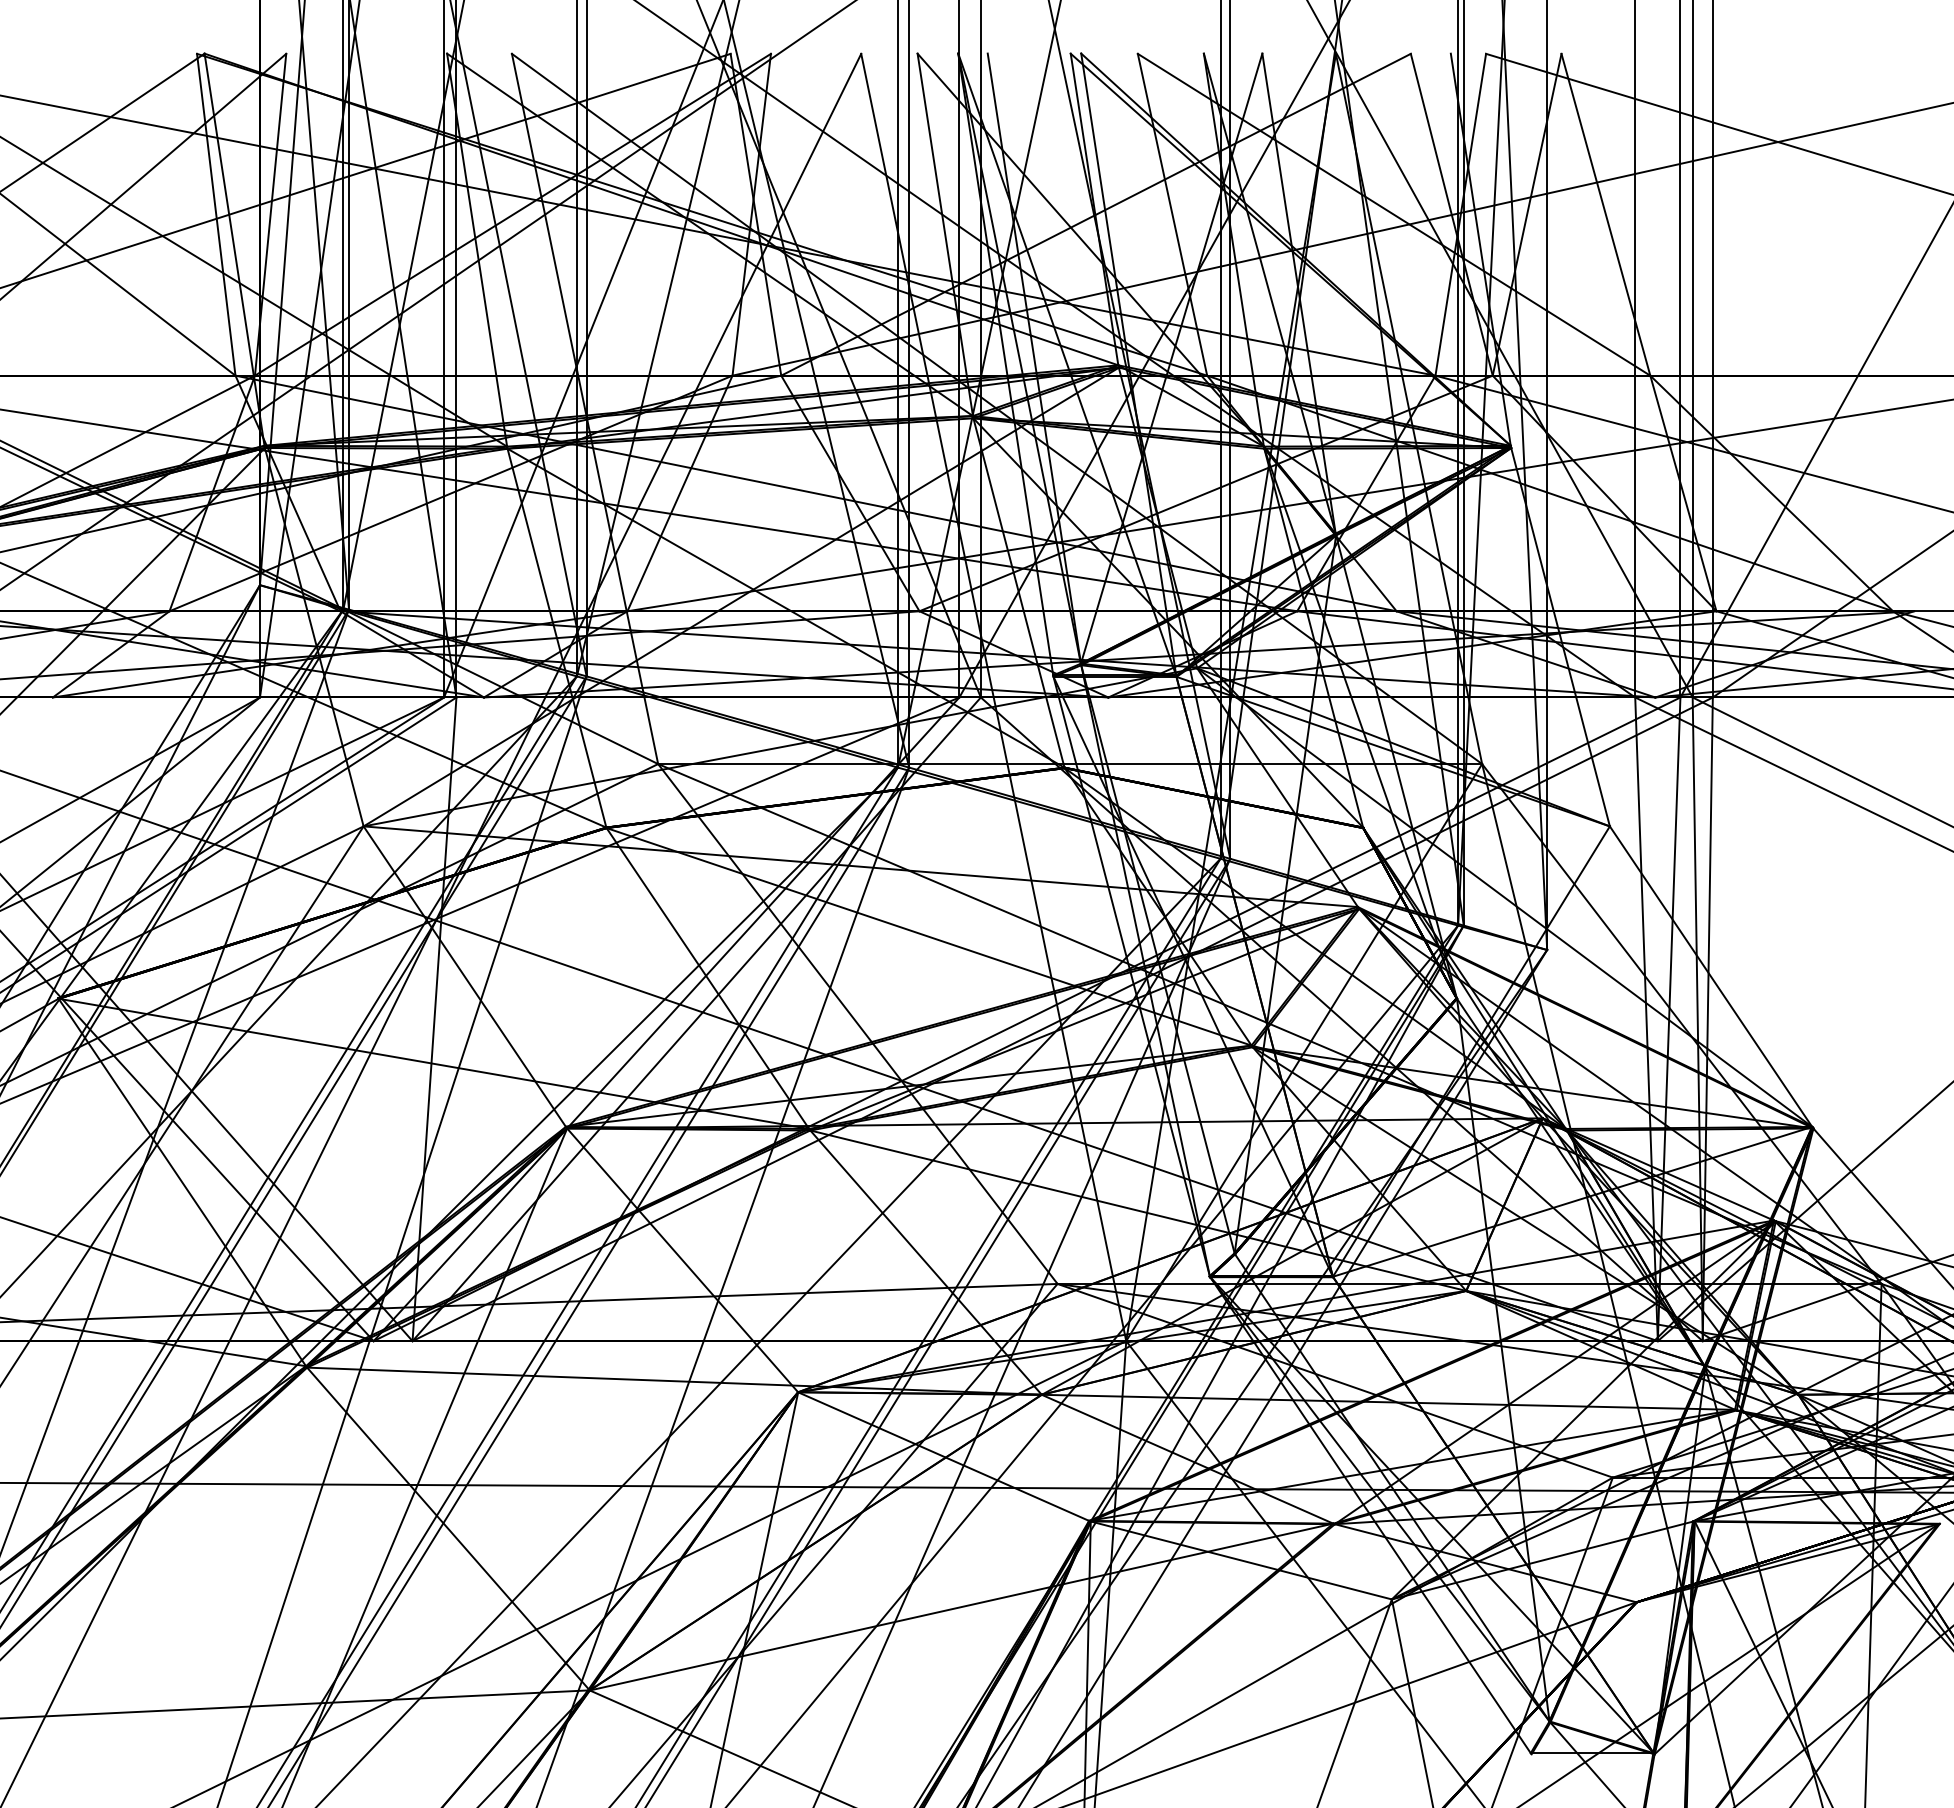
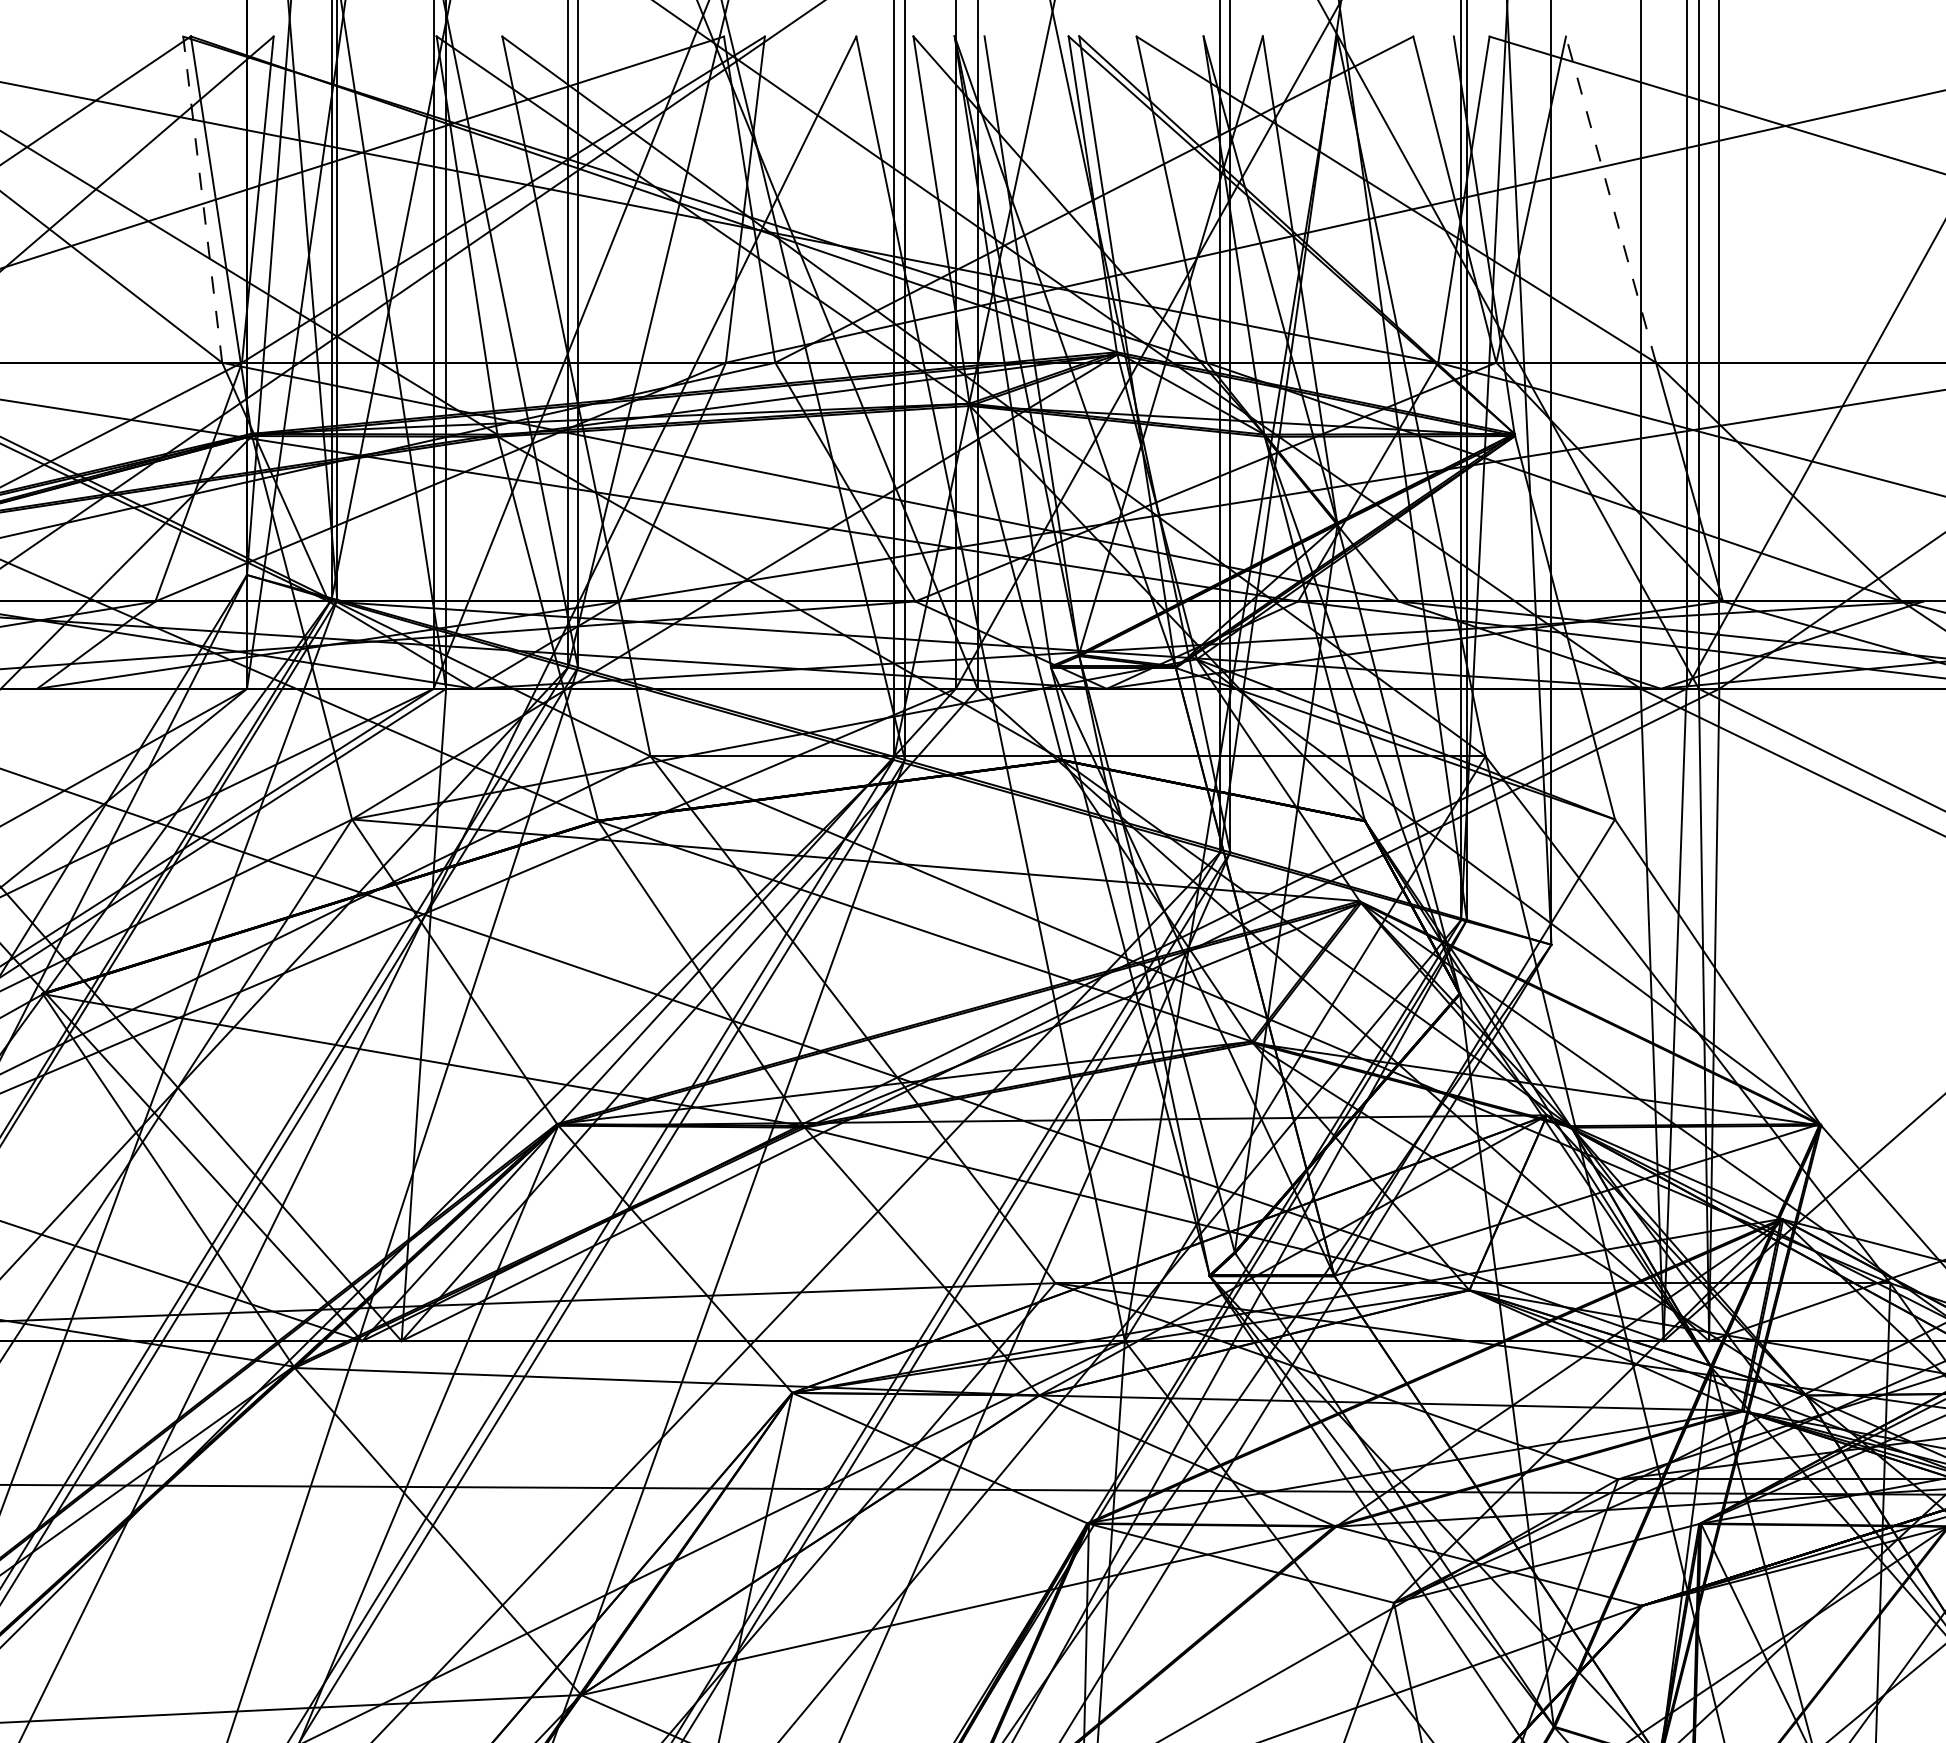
line: (216, 214) -> (202, 199), solid -> dashed
line: (1605, 214) -> (1610, 199), solid -> dashed

